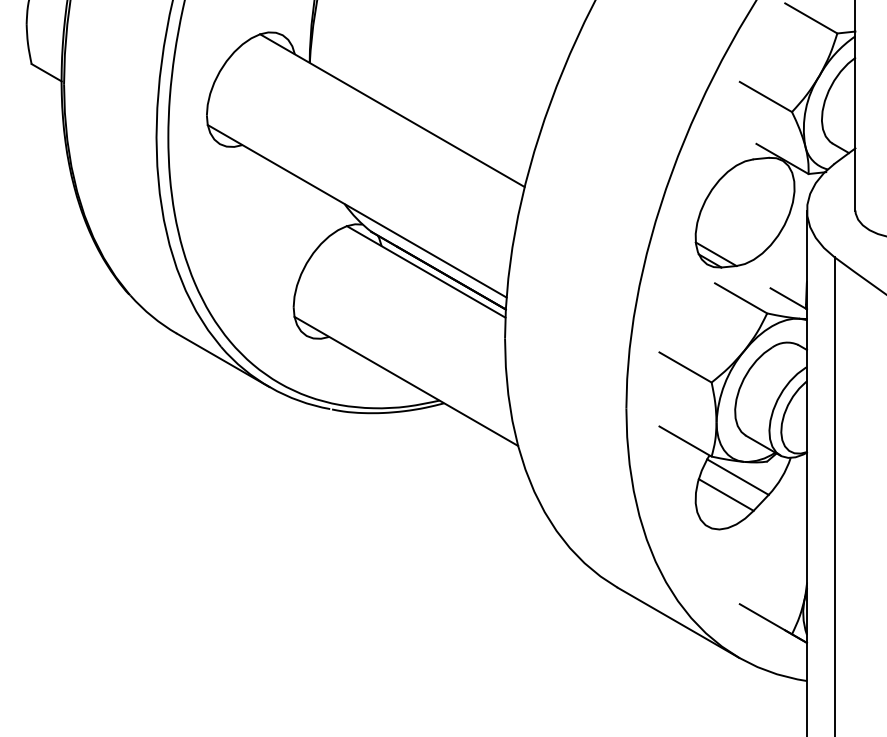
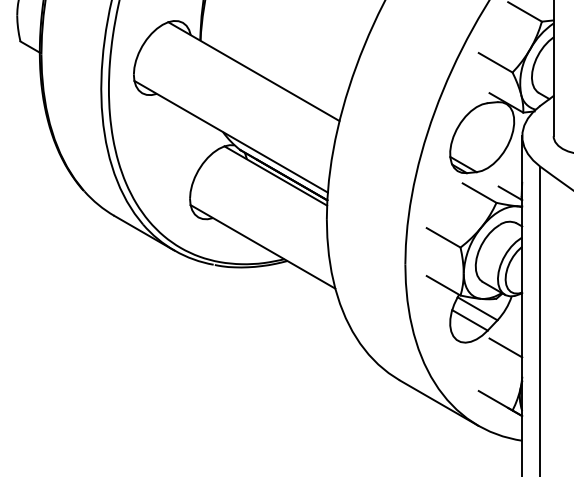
line: (781, 536) -> (505, 347), added

